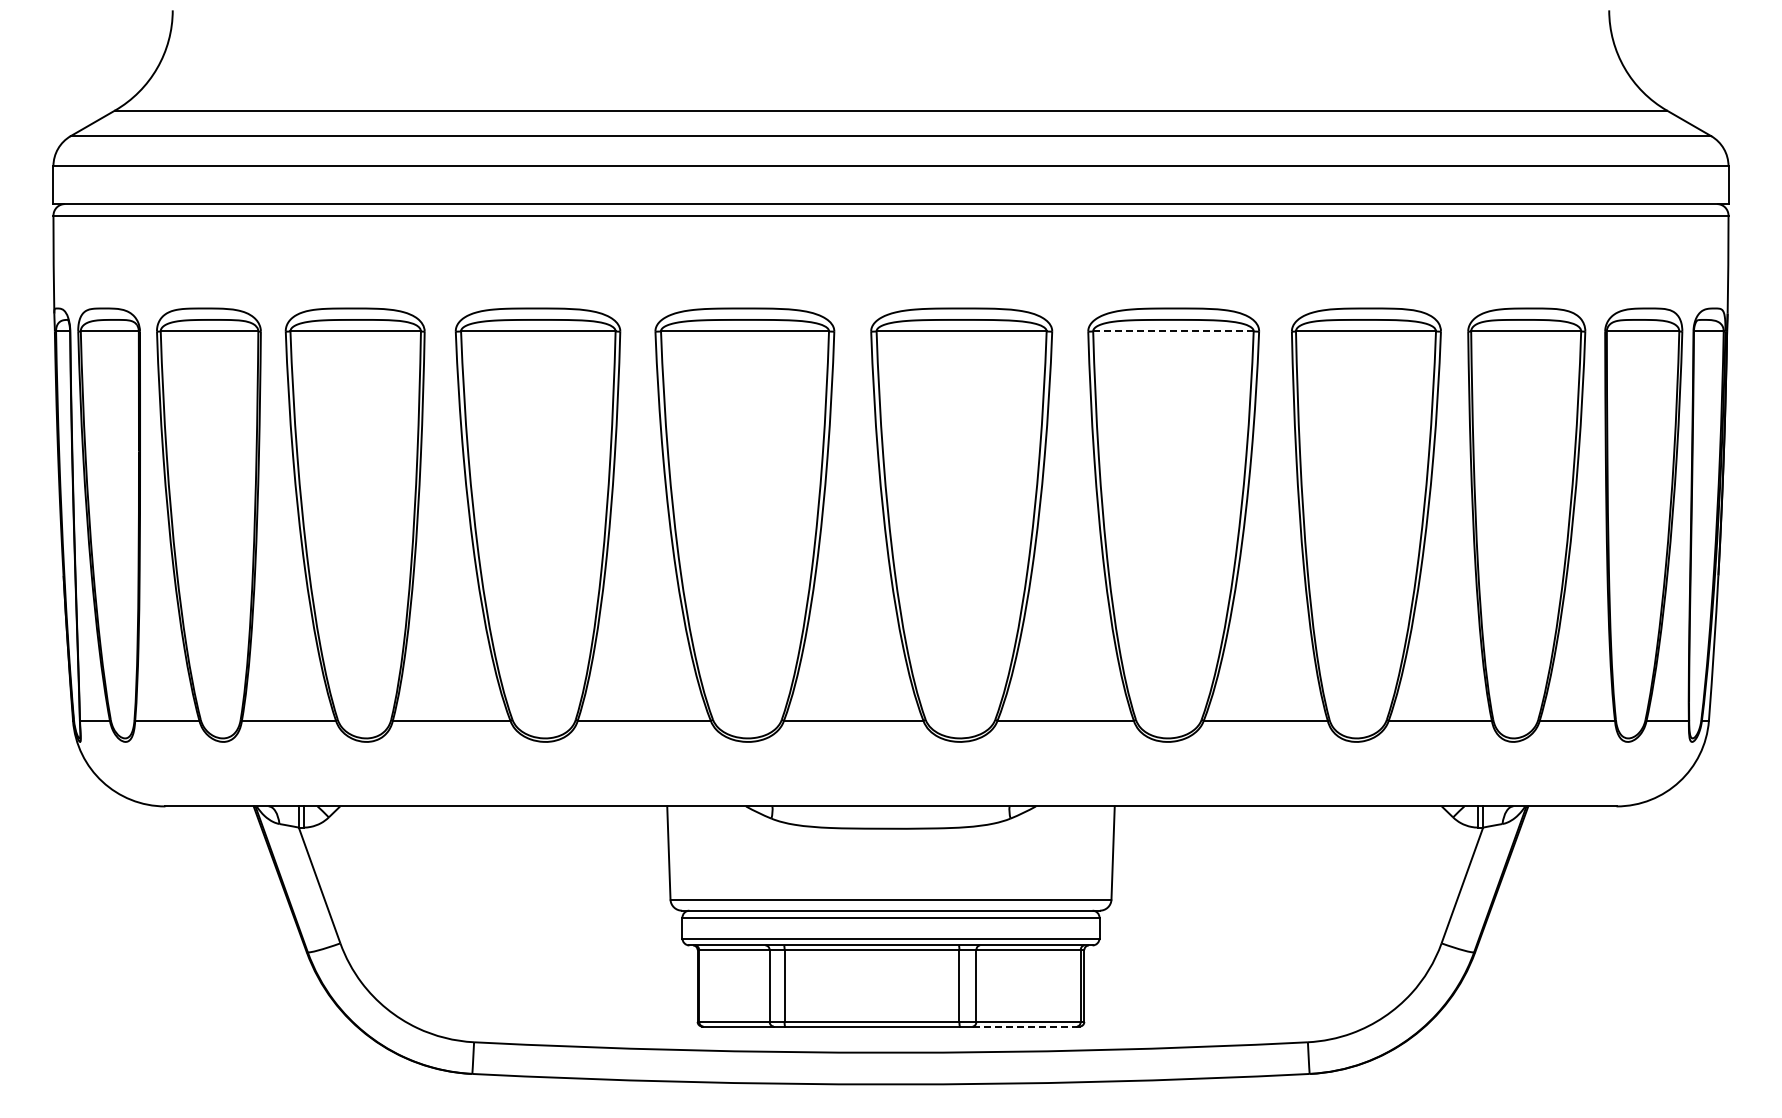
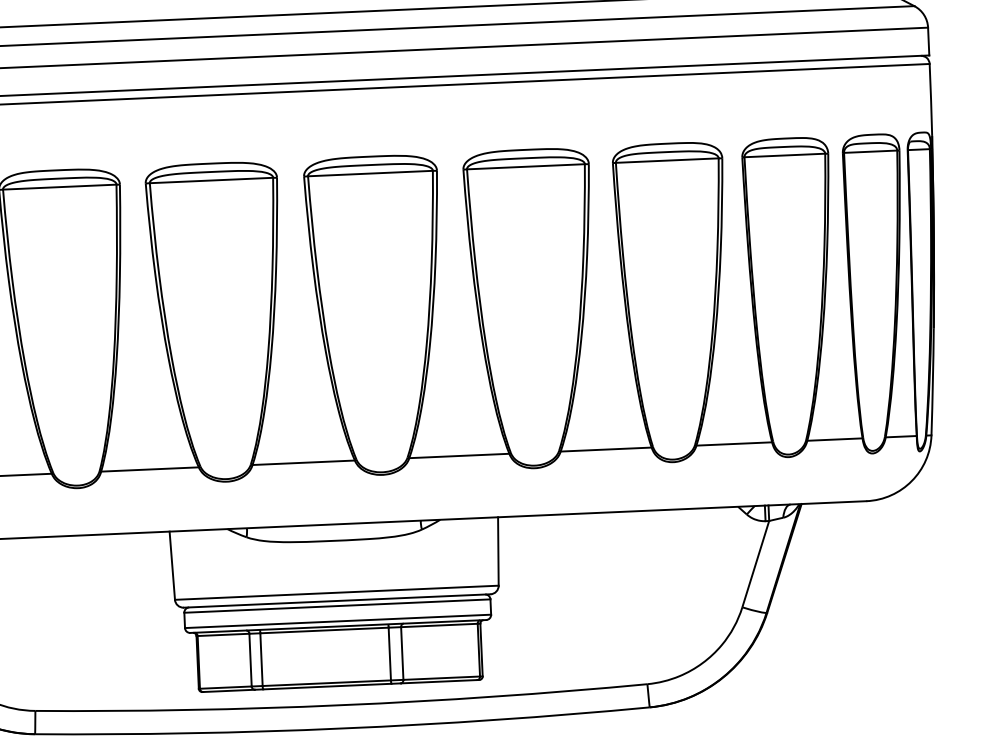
line: (1173, 331) -> (525, 166), dashed -> solid
line: (1025, 1026) -> (439, 681), dashed -> solid

